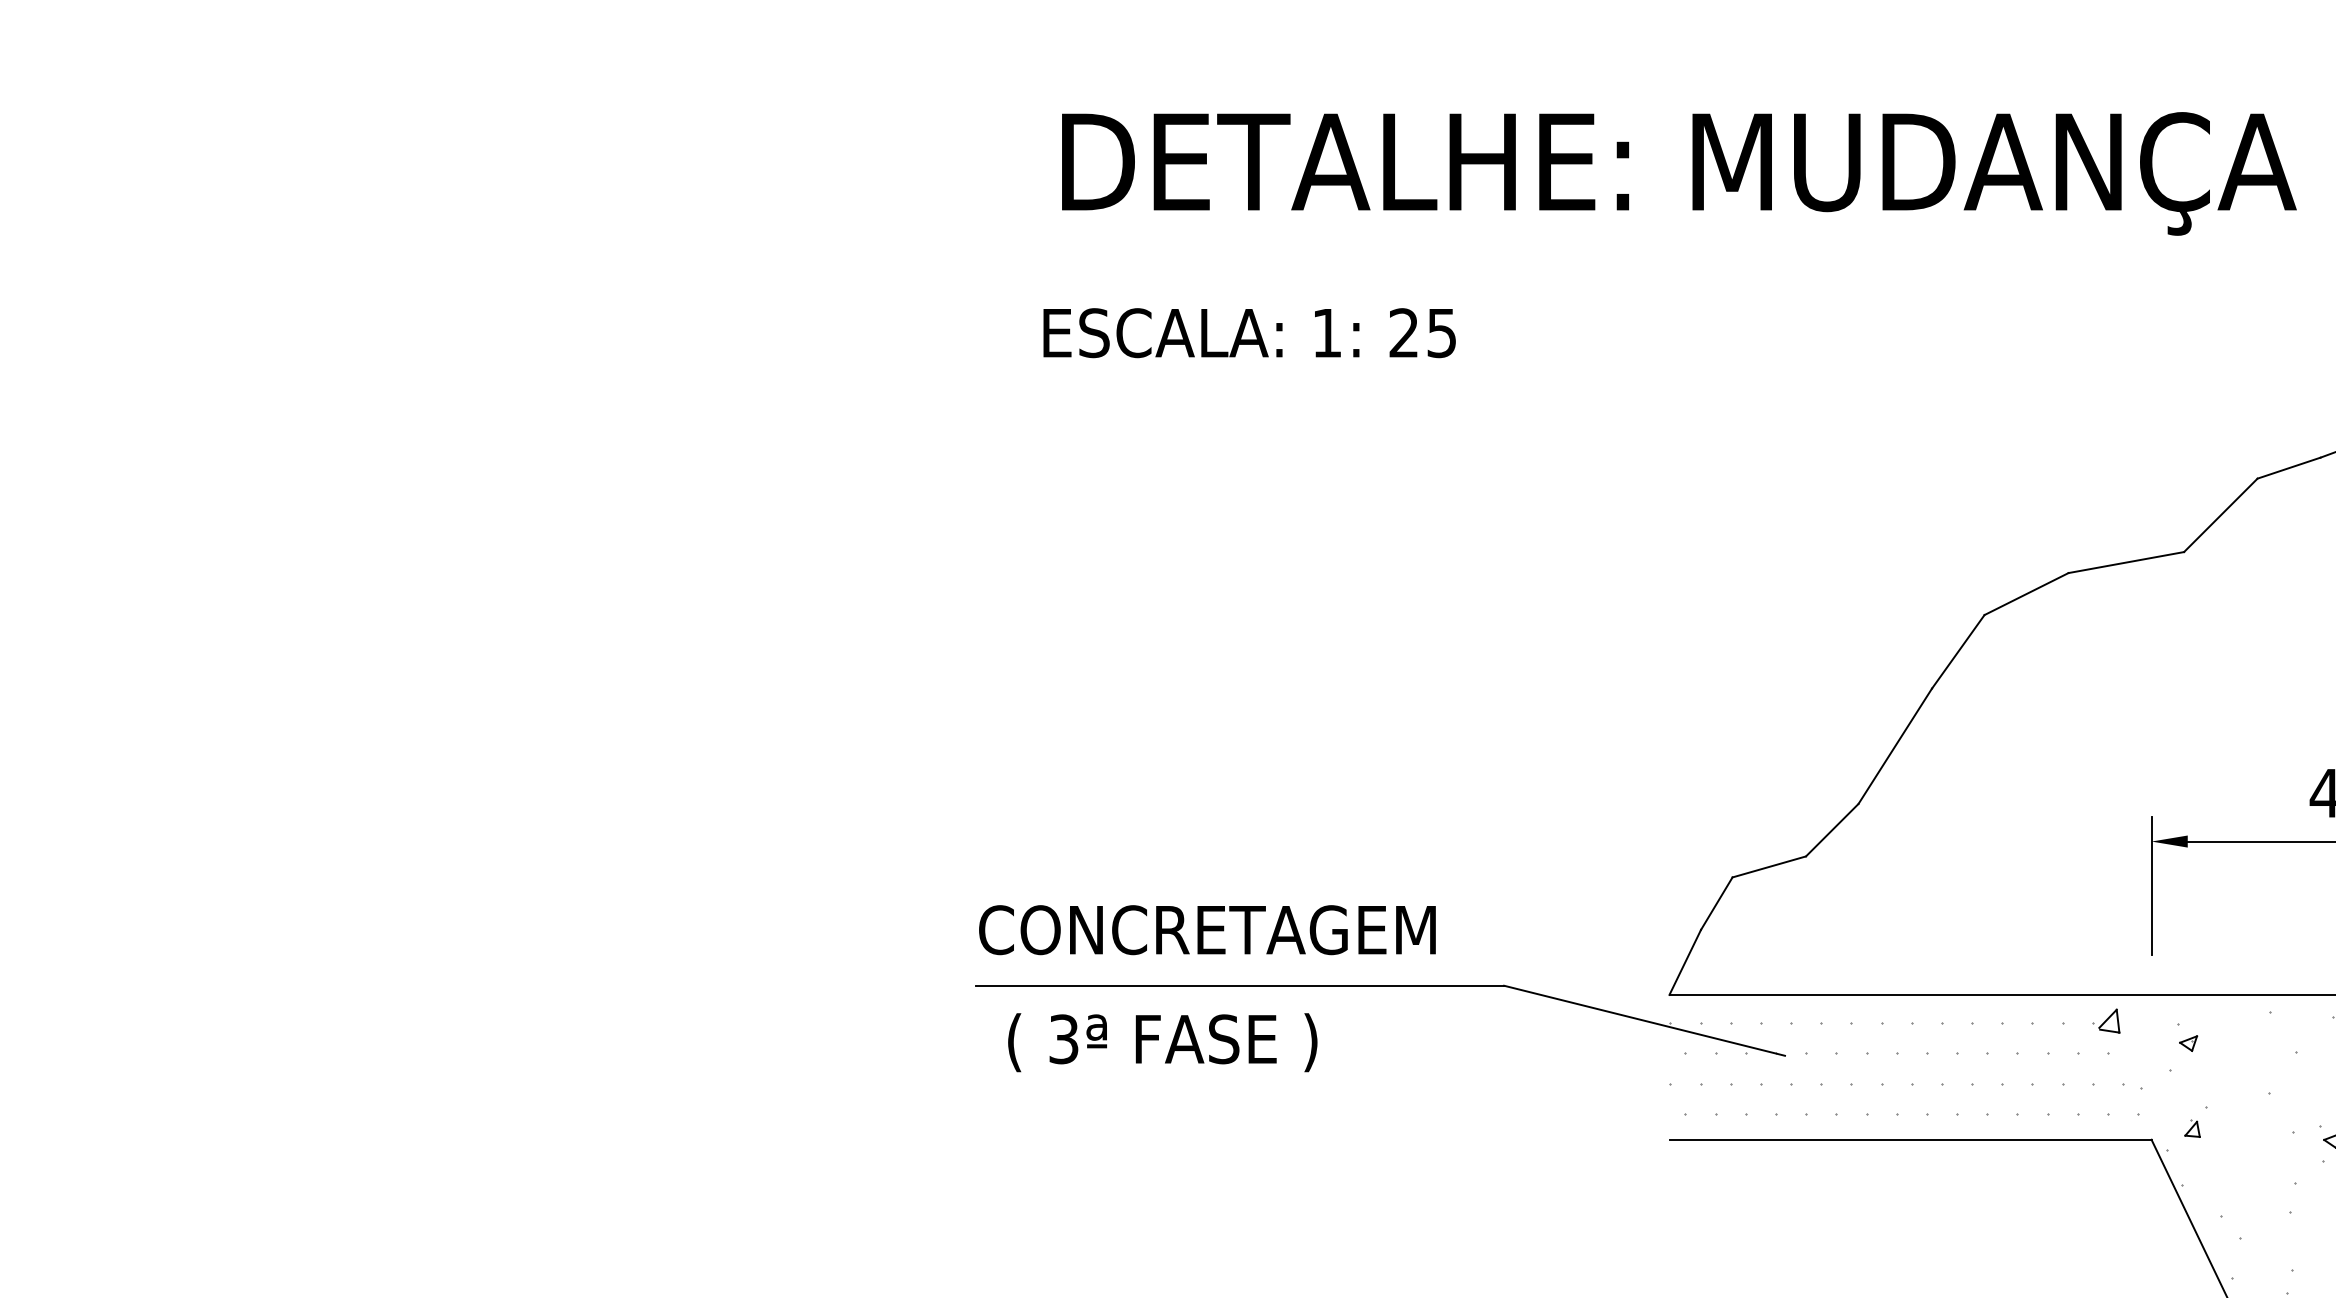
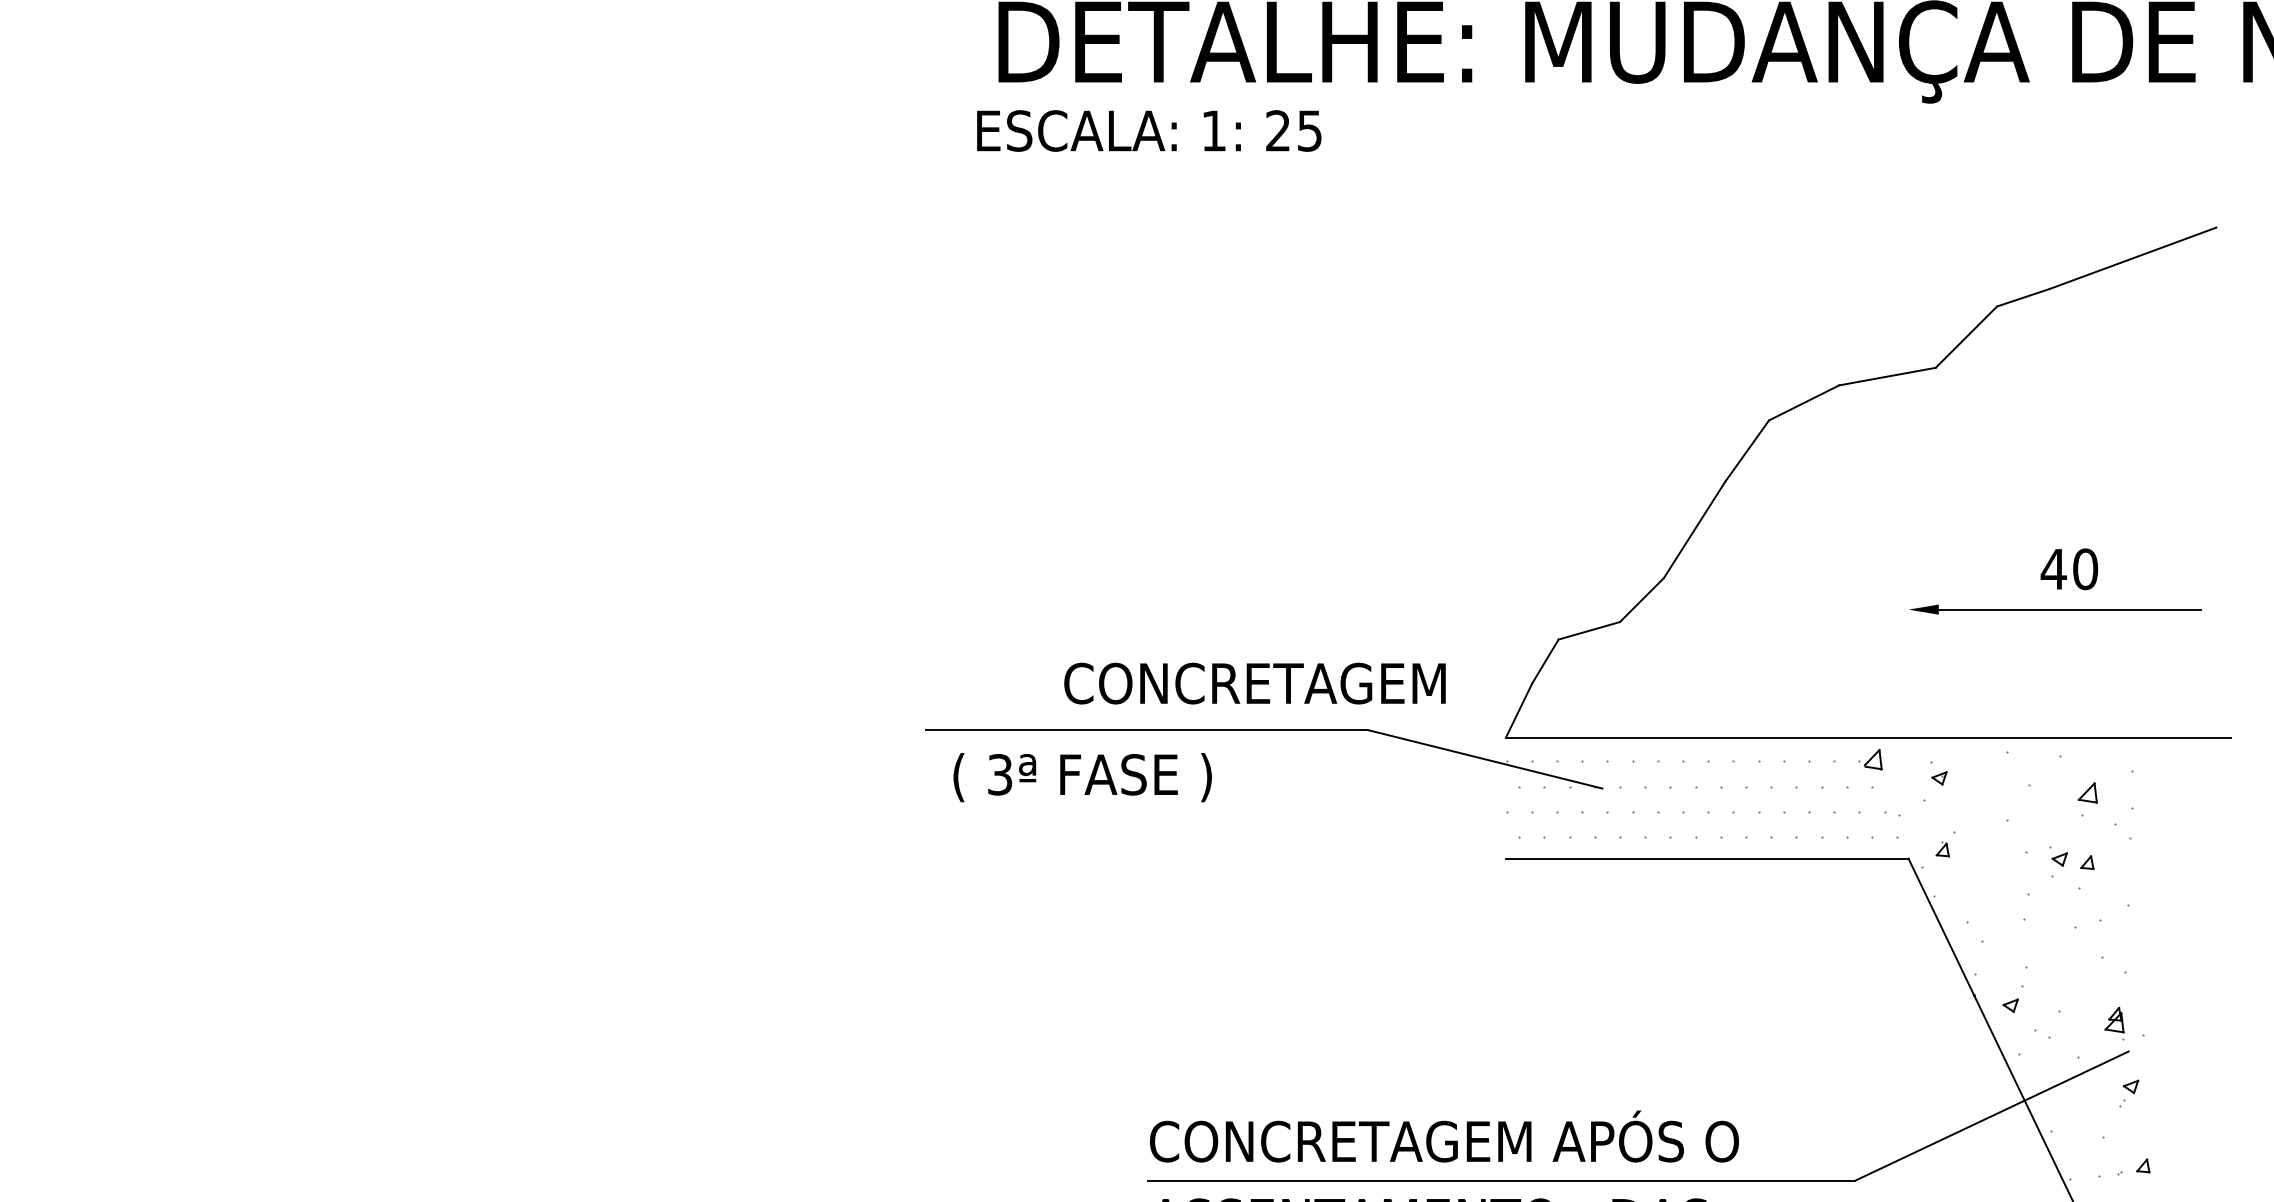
text: (1249, 332) -> (1149, 130), moved
line: (2151, 885) -> (1908, 646), removed
text: (1206, 930) -> (1254, 683), moved

